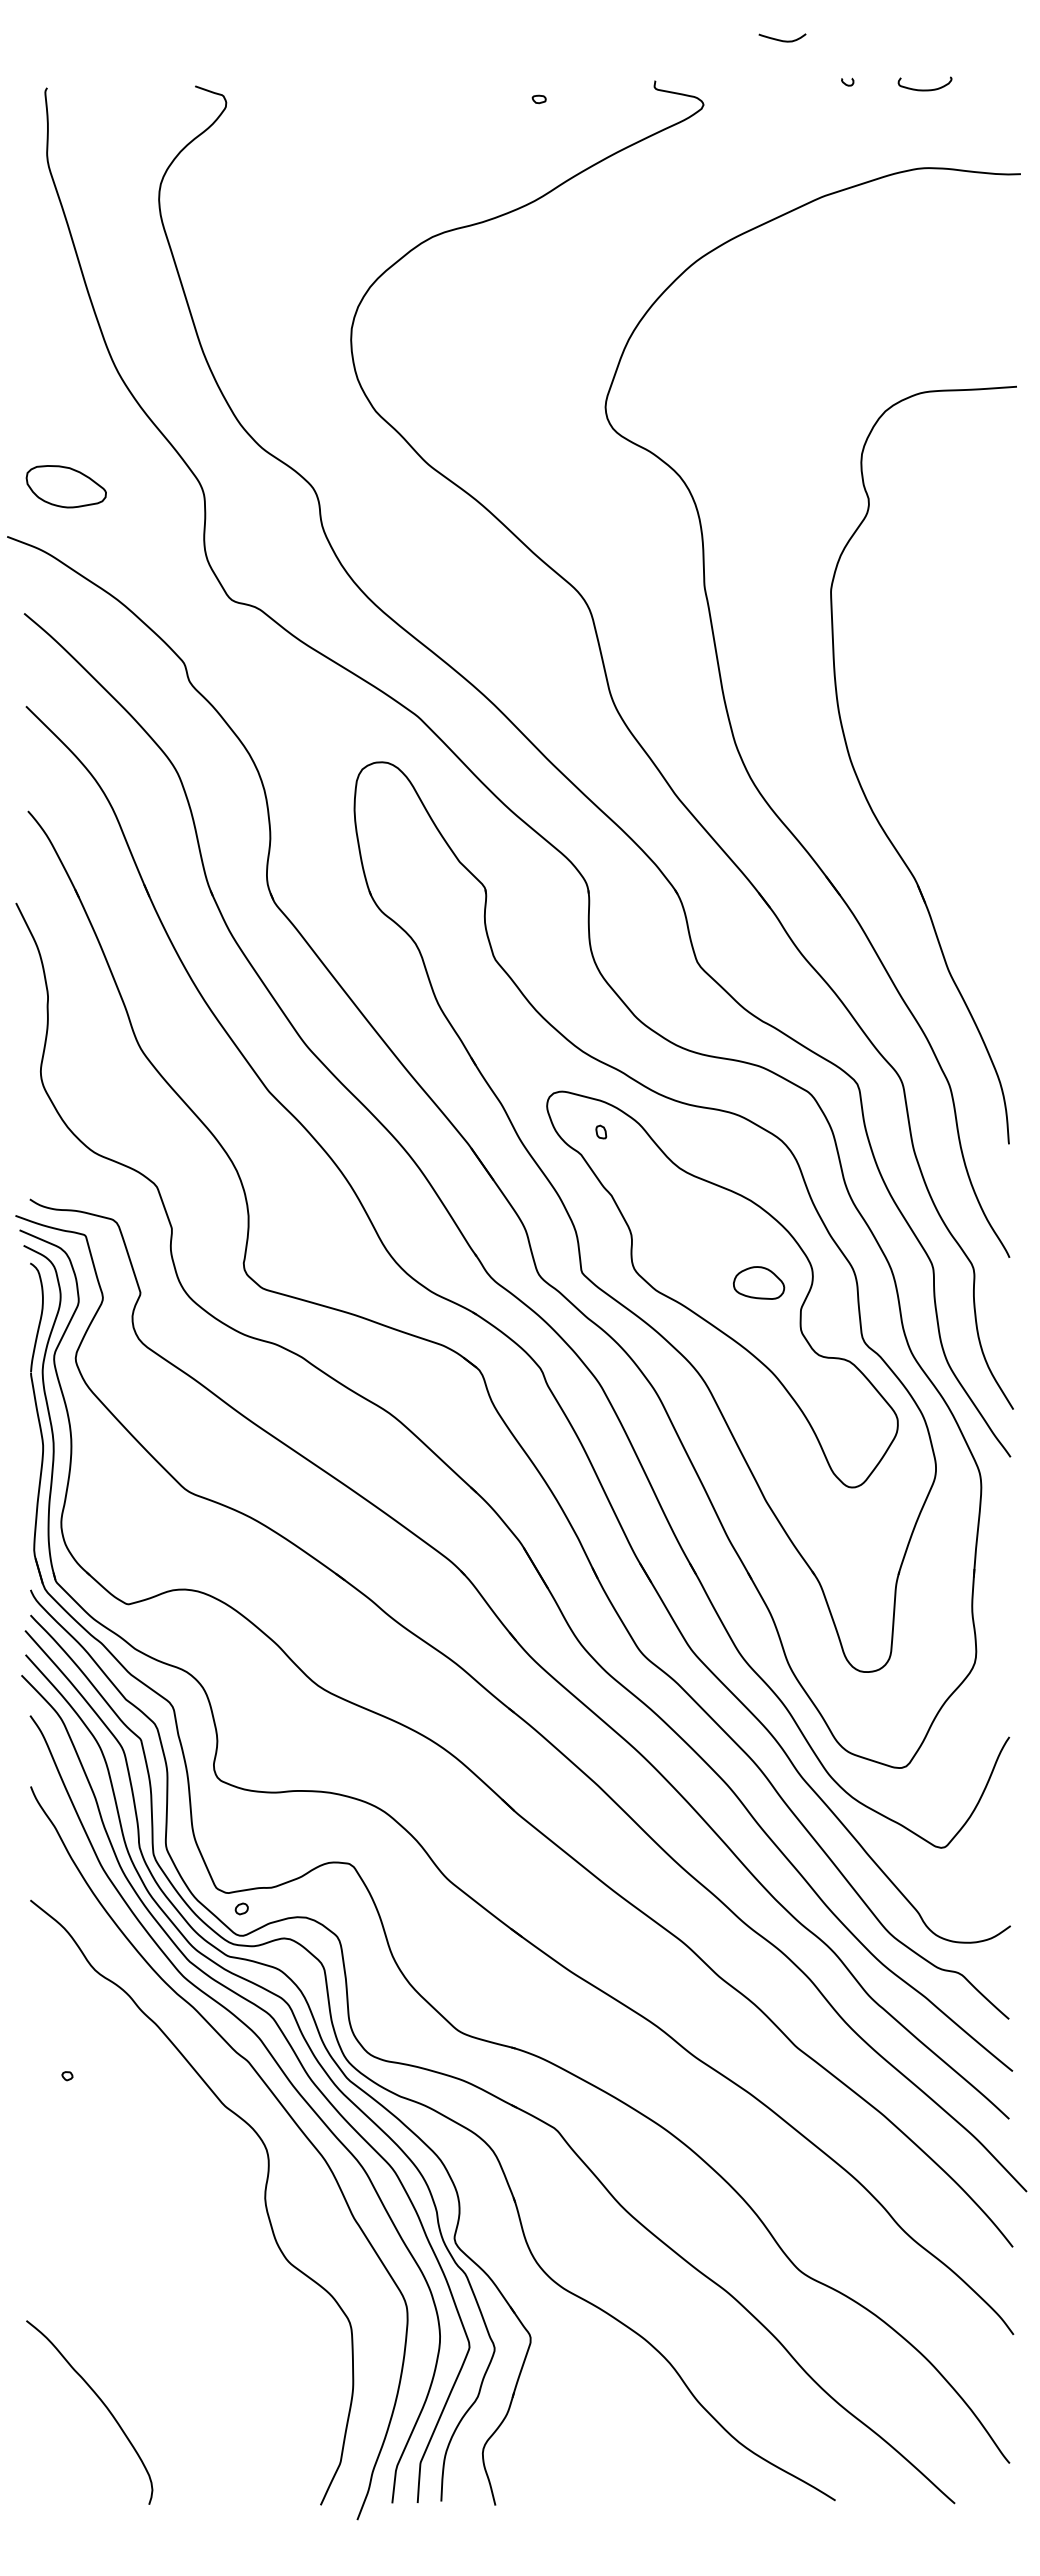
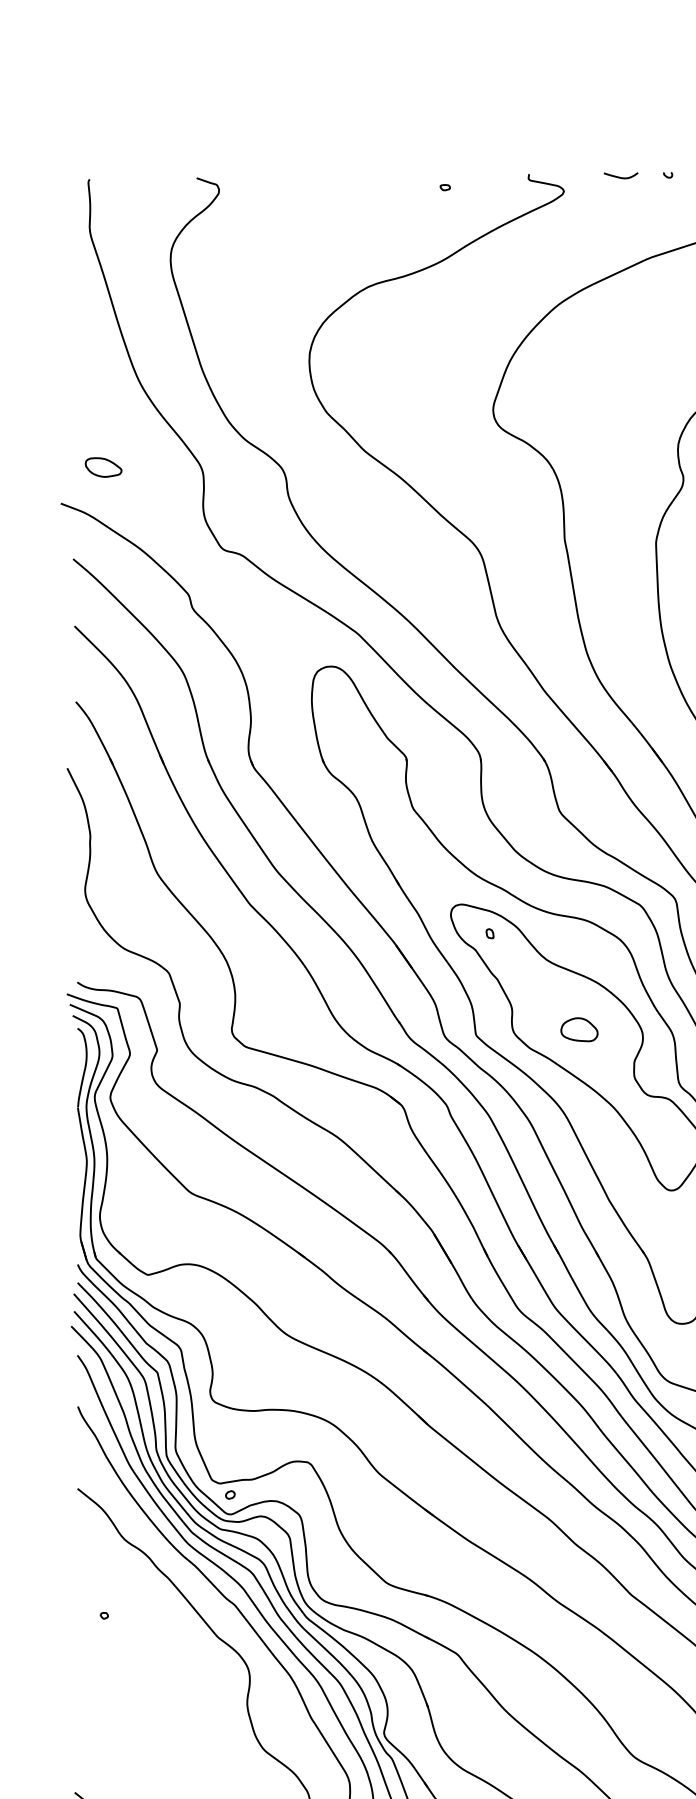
curve: (780, 39) -> (619, 176), moved
part: (66, 486) -> (103, 467), size x0.62
part: (759, 1282) -> (579, 1029), moved

